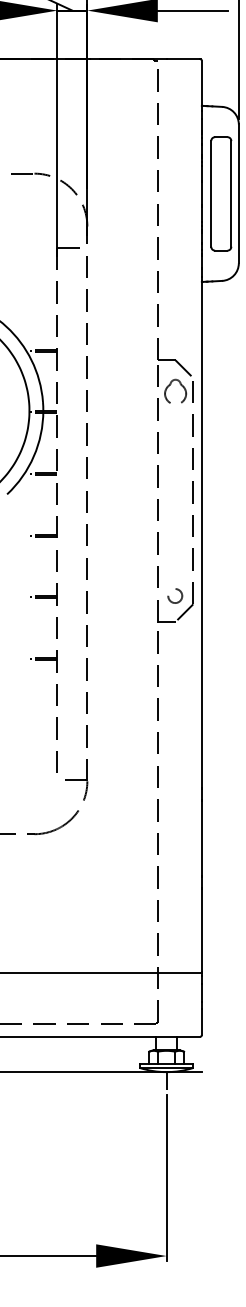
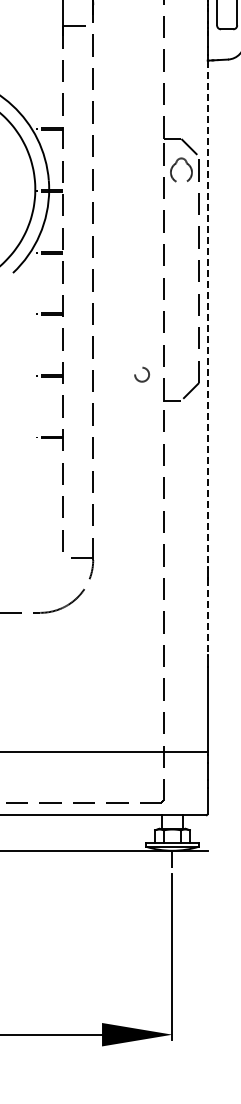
line: (201, 535) -> (207, 314), solid -> dashed
circle: (175, 595) -> (142, 374), moved
line: (201, 838) -> (207, 617), solid -> dashed

